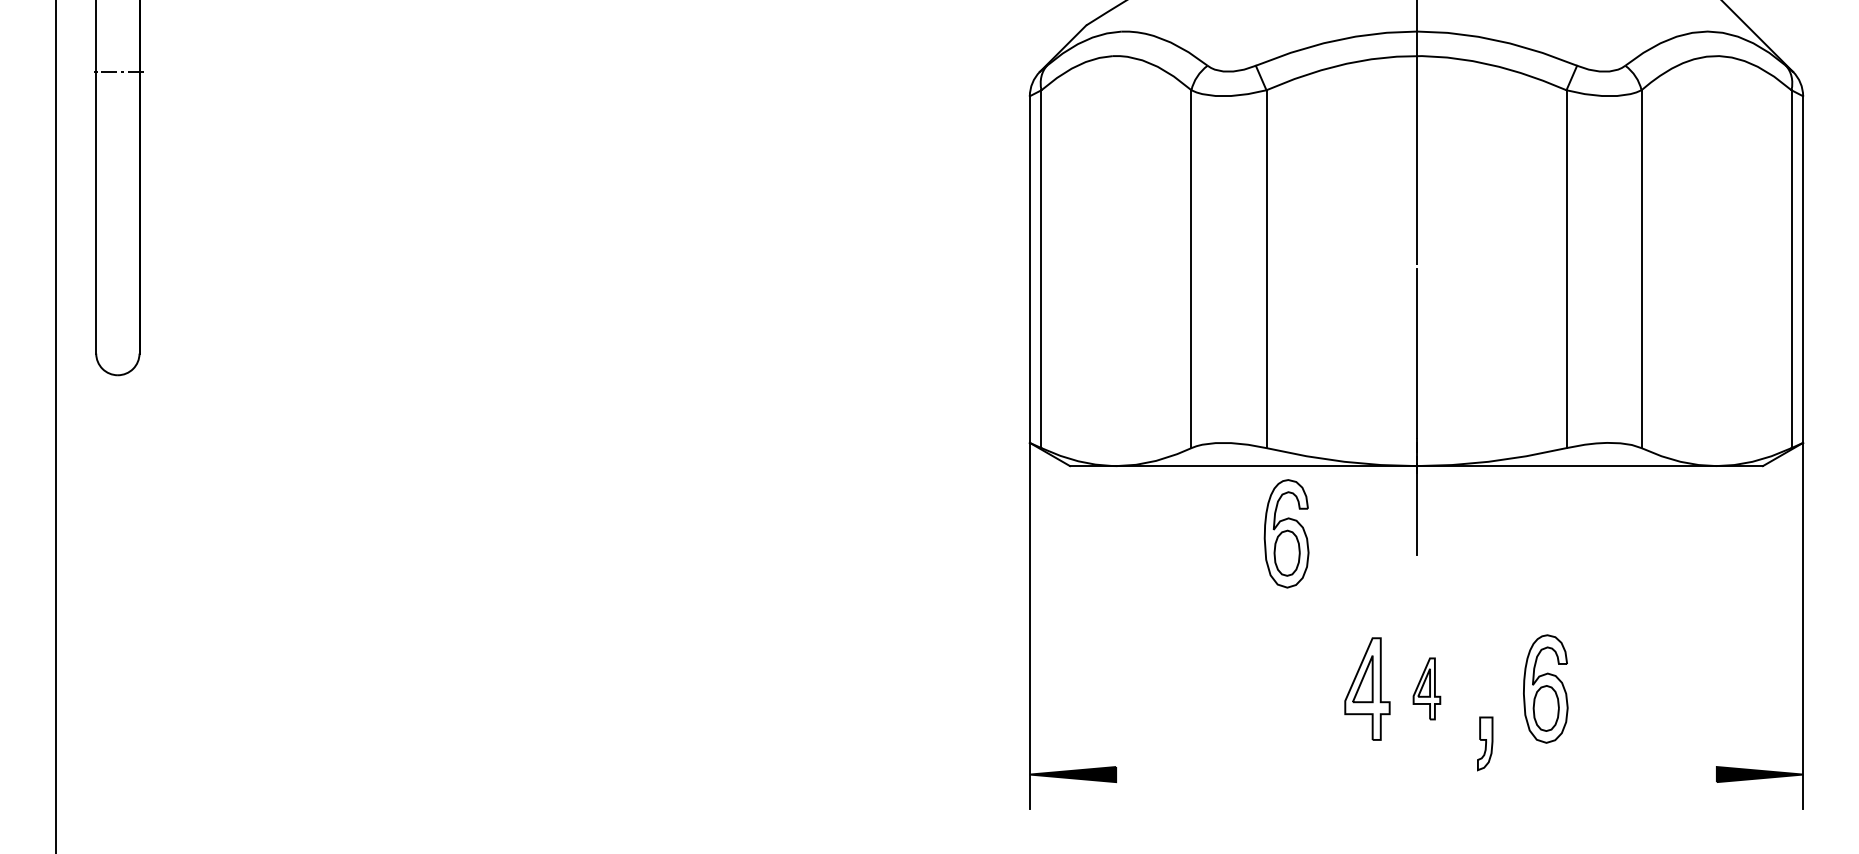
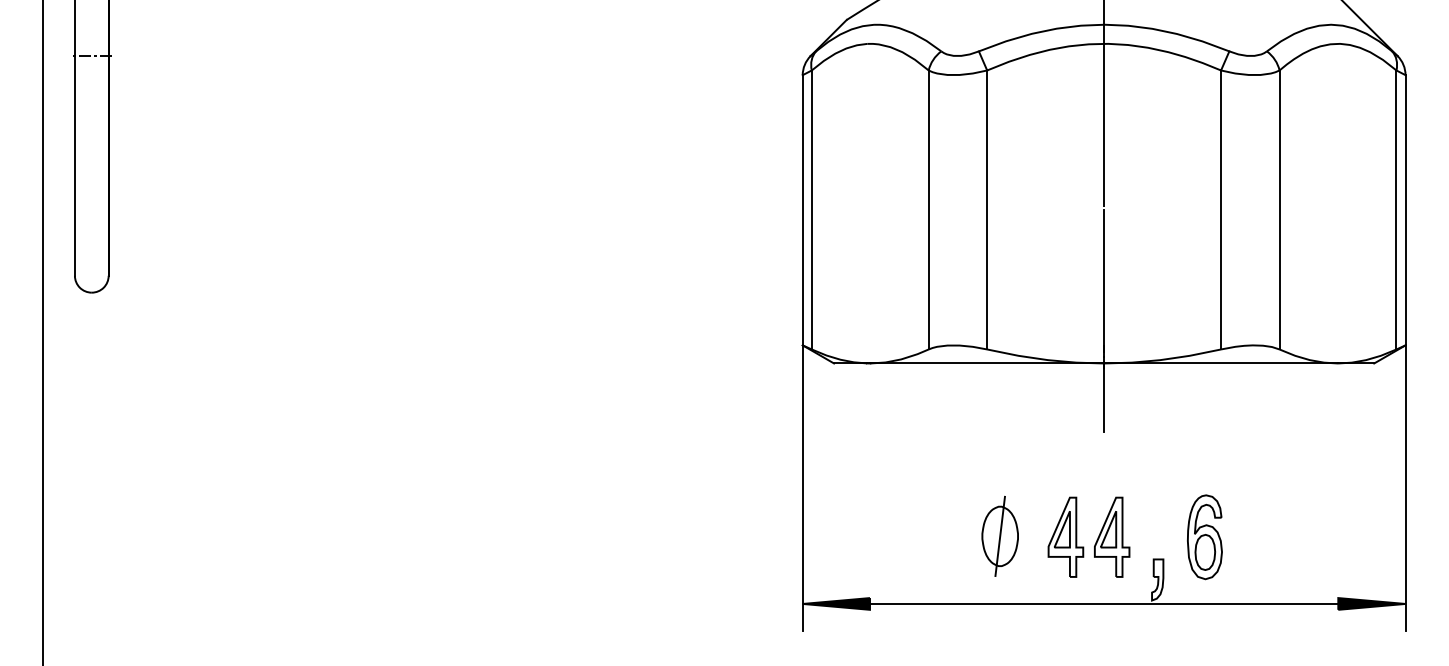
part: (1286, 534) -> (1002, 416), removed
part: (1282, 686) -> (999, 535), added
part: (1427, 688) -> (1112, 536), size x1.67
line: (1415, 773) -> (1103, 603), added

